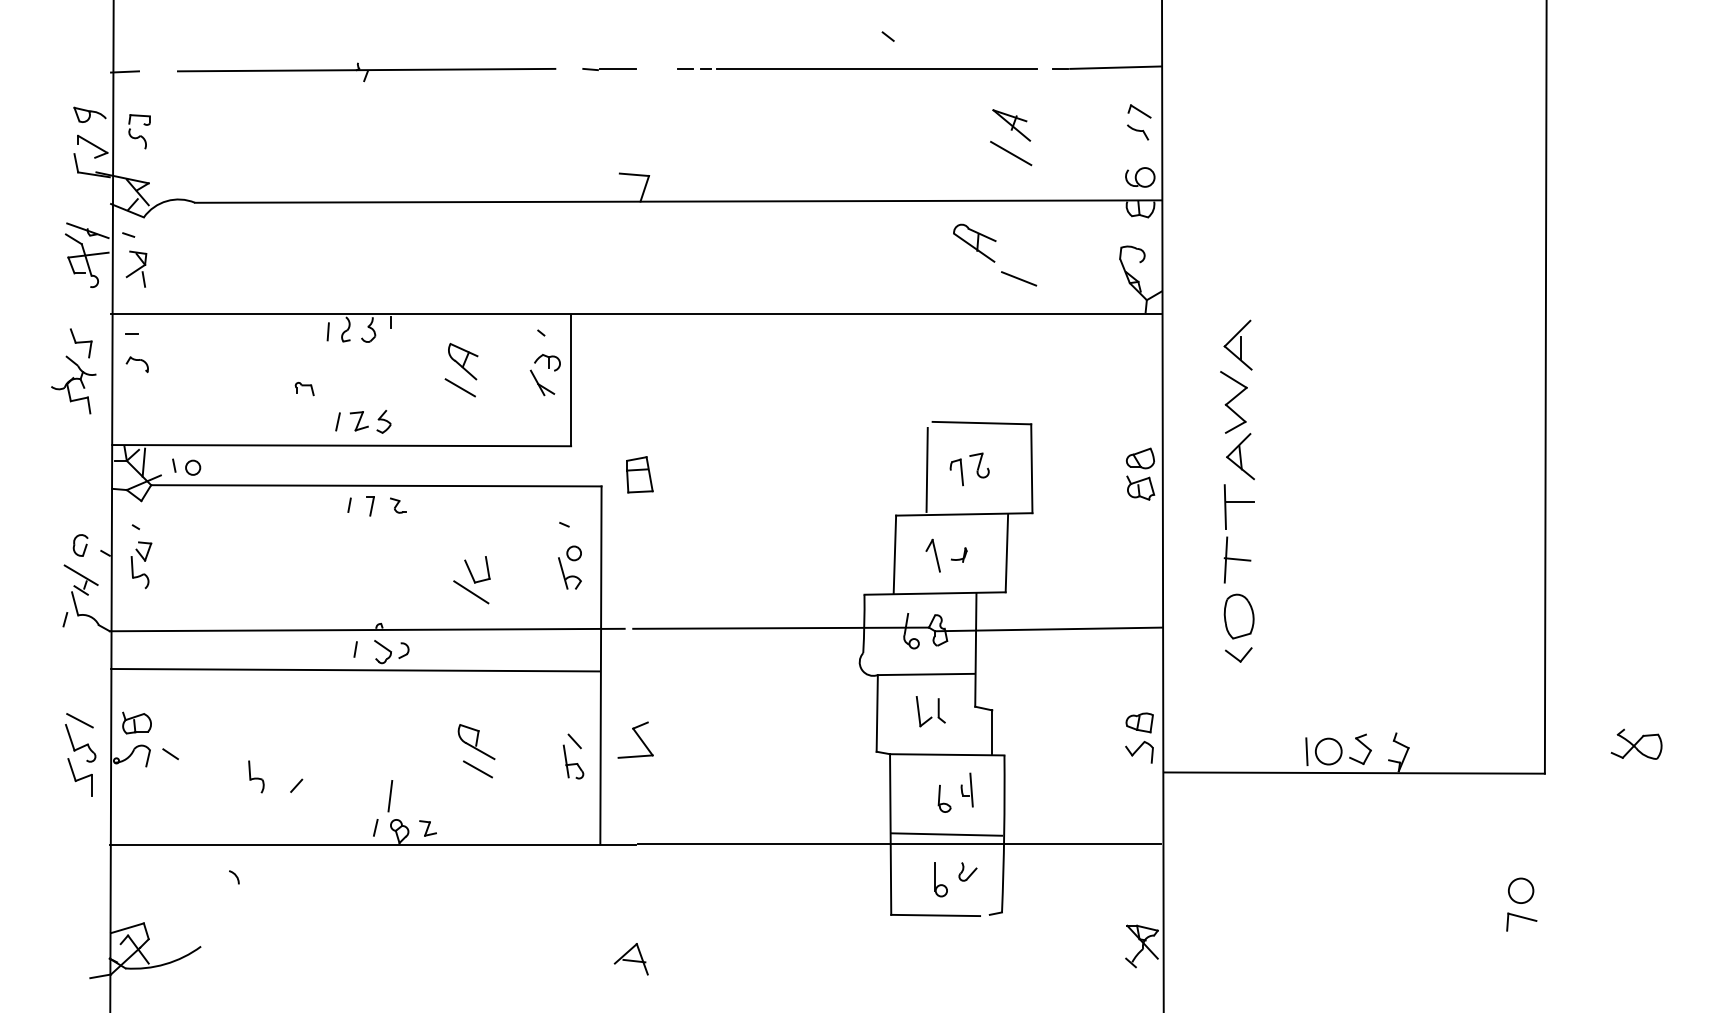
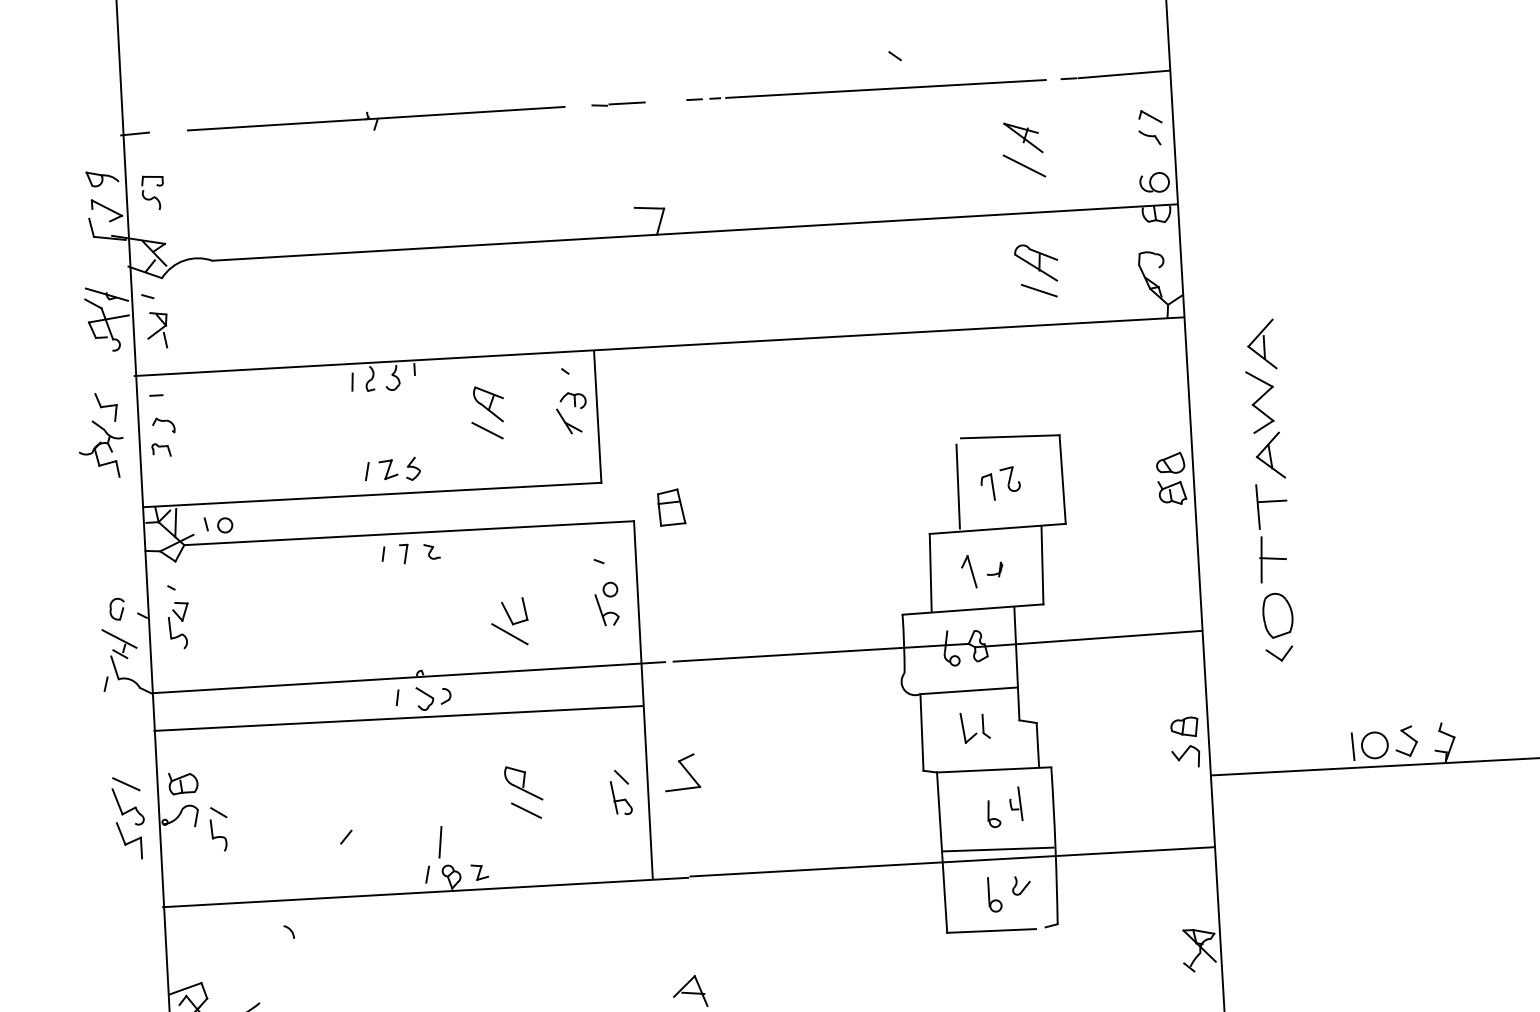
part: (974, 242) -> (1036, 262), moved
part: (304, 388) -> (161, 449), moved
part: (256, 776) -> (218, 834), moved

